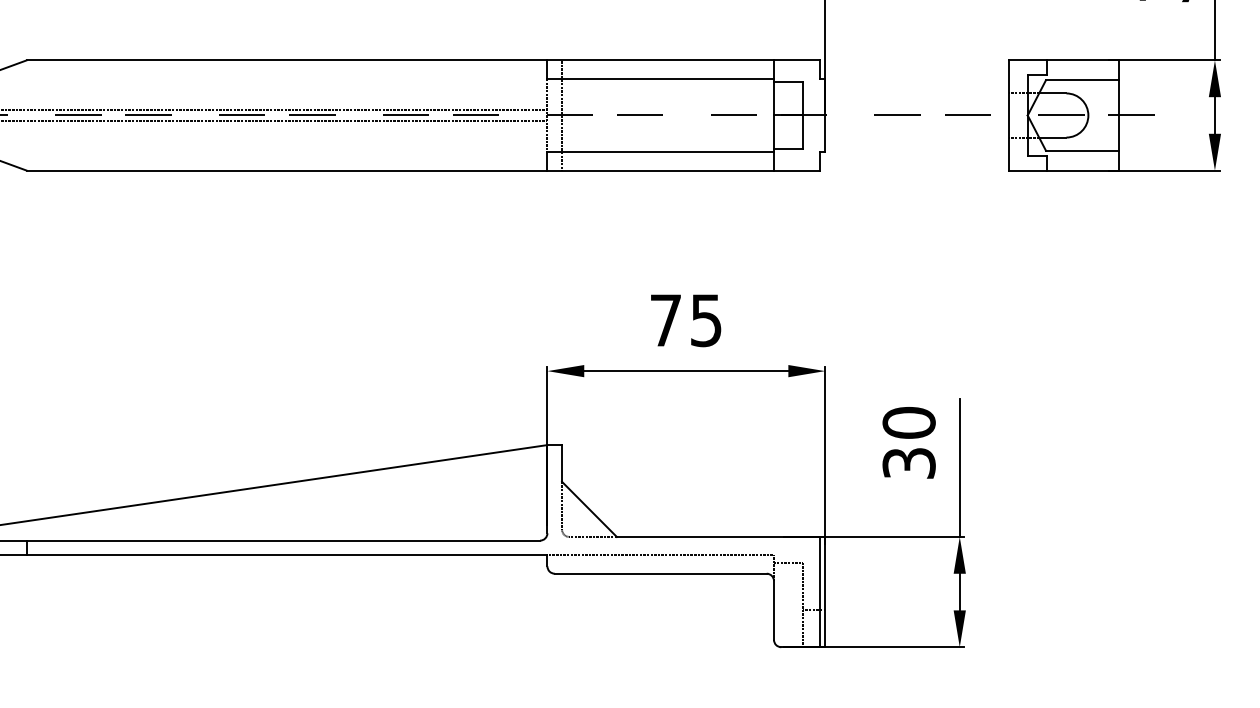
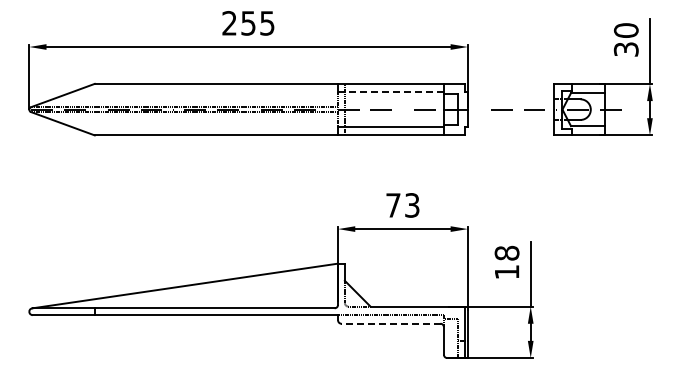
line: (659, 78) -> (390, 92), solid -> dashed
text: (706, 320) -> (412, 205), 75 -> 73
text: (907, 442) -> (506, 262), 30 -> 18
line: (659, 573) -> (390, 323), solid -> dashed

